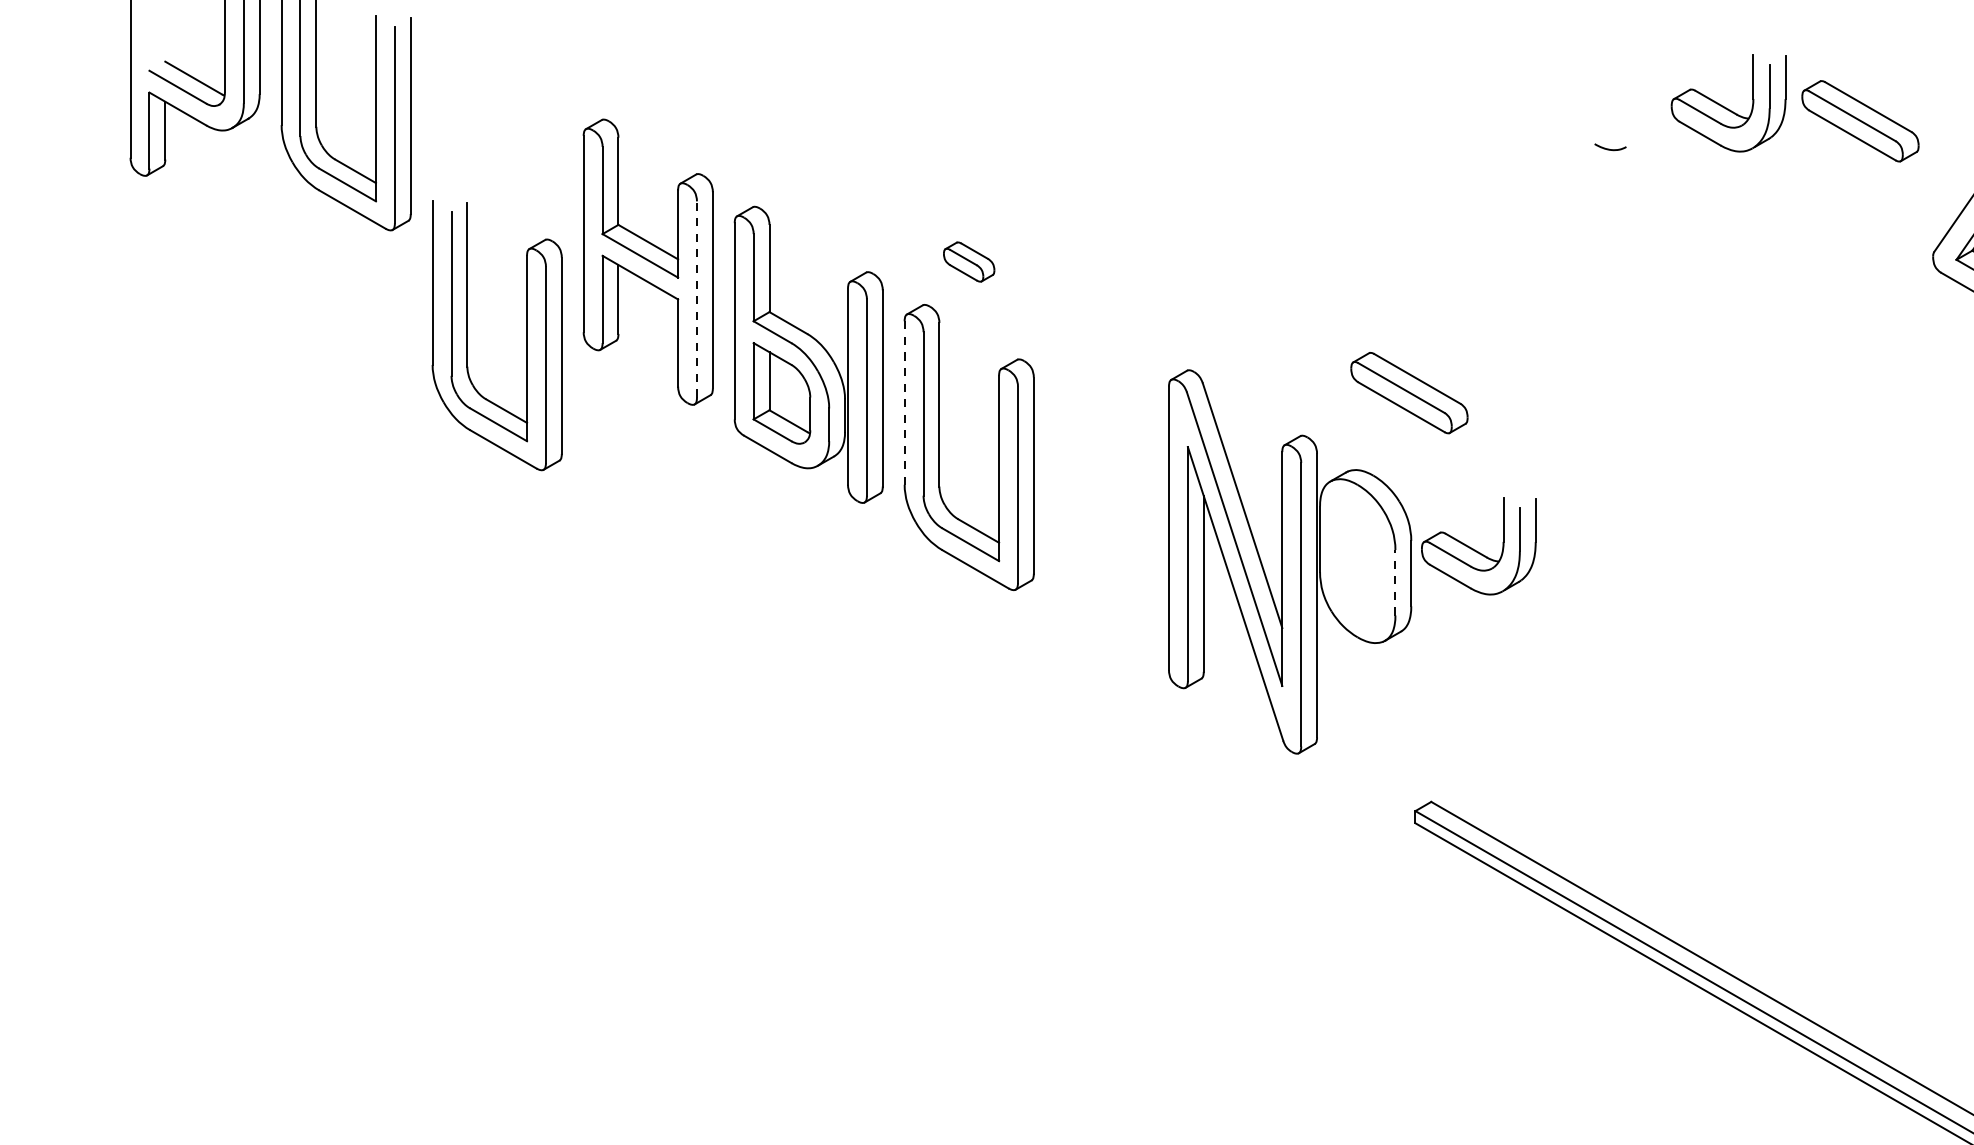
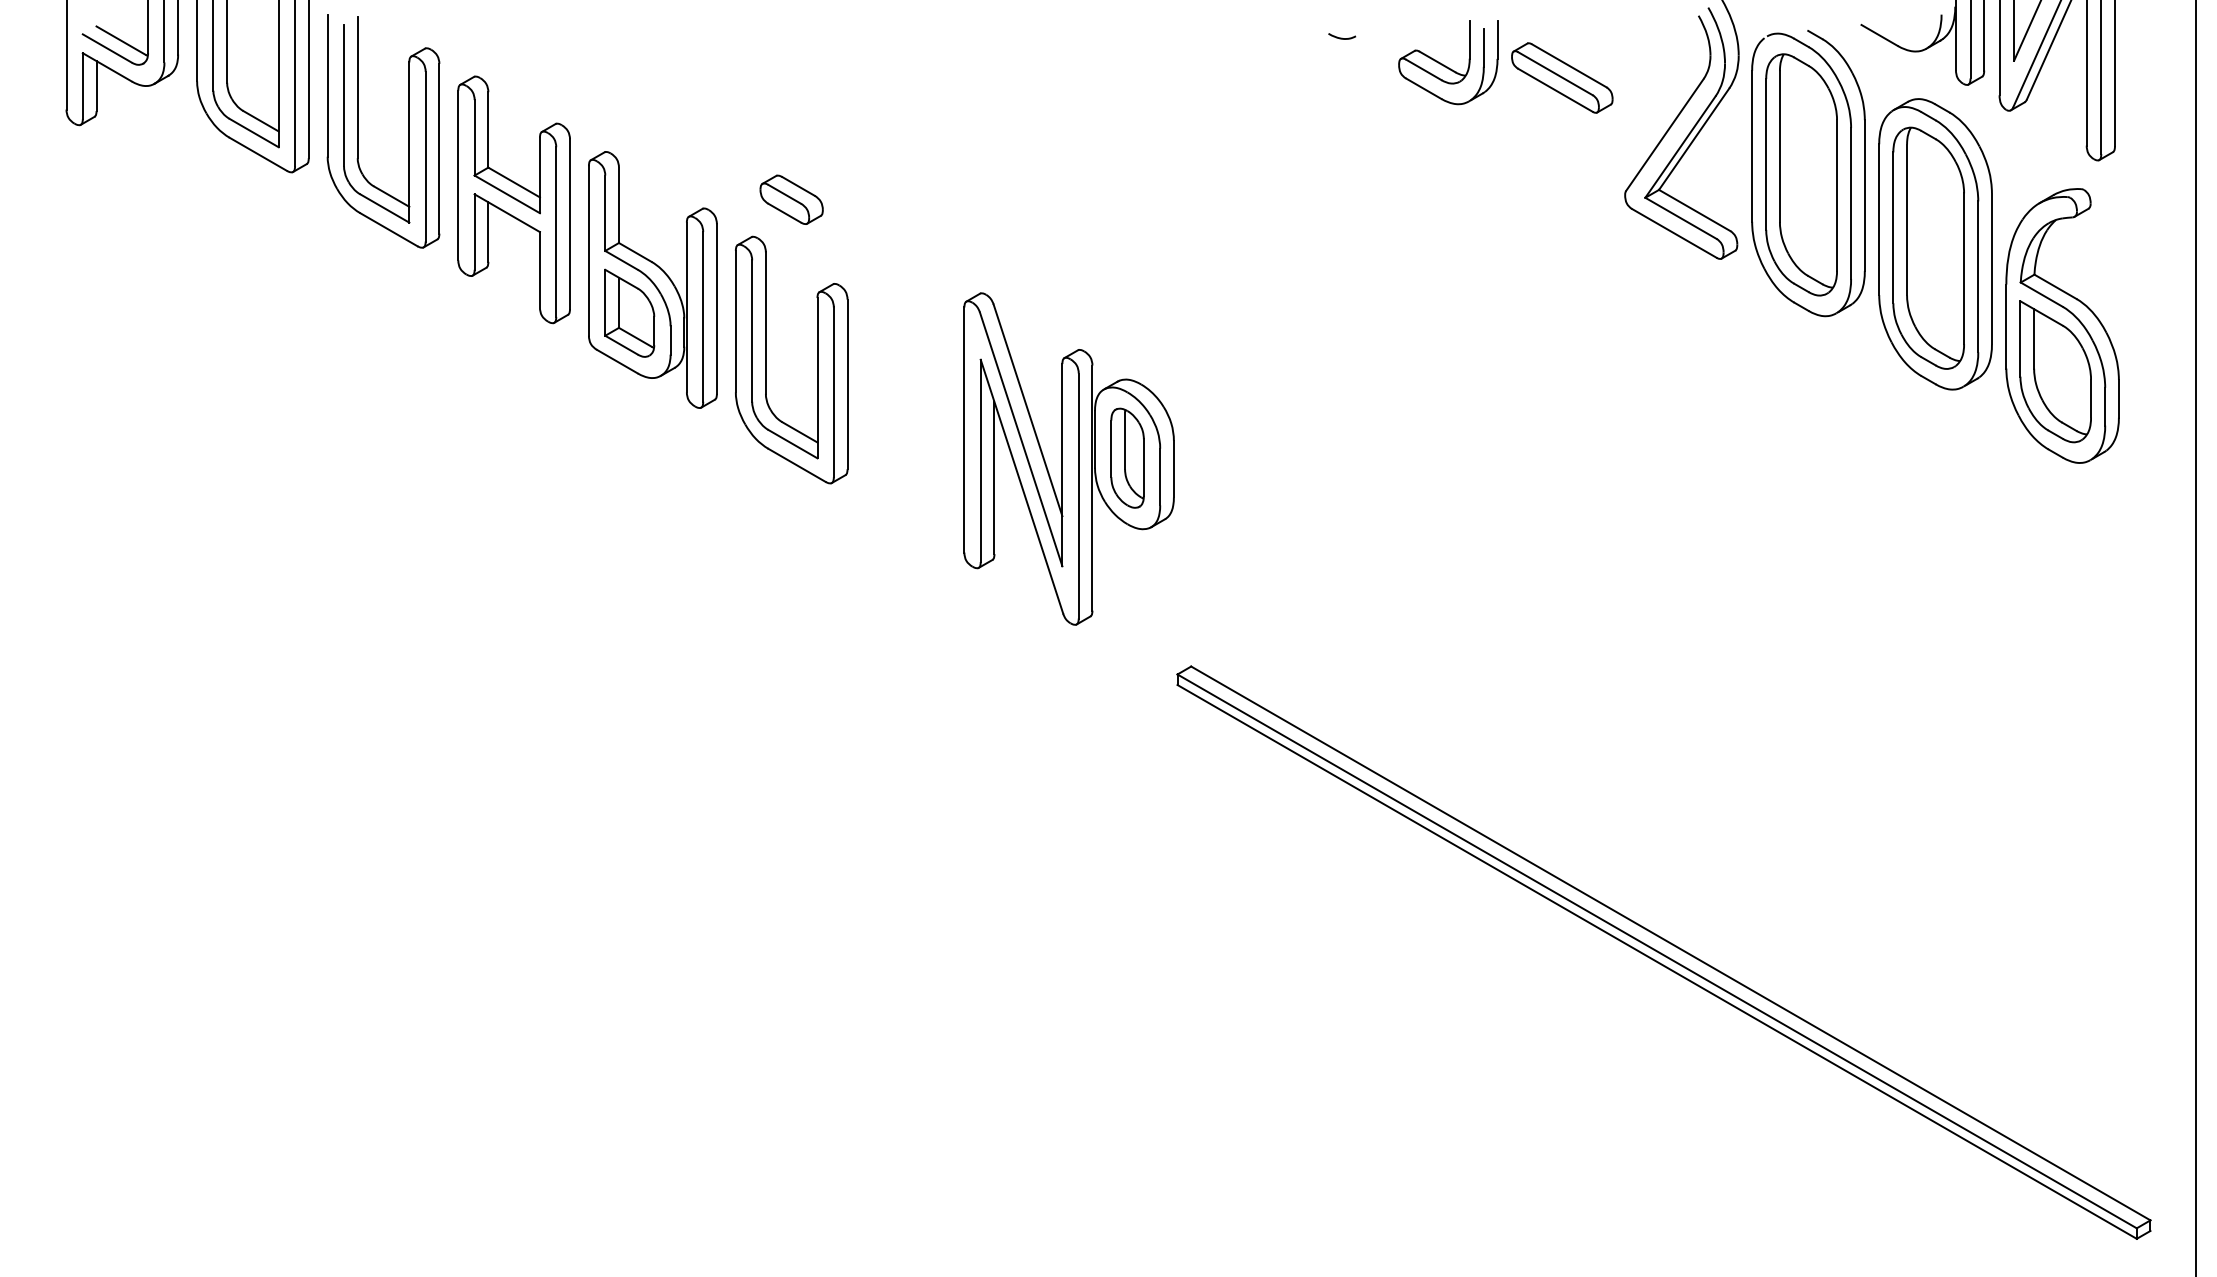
curve: (1610, 148) -> (1342, 37), moved
part: (969, 261) -> (791, 199), size x1.43
line: (697, 299) -> (556, 232), dashed -> solid
part: (468, 335) -> (358, 131), moved
part: (1409, 392) -> (1172, 312), removed
line: (904, 402) -> (735, 321), dashed -> solid
part: (1479, 546) -> (1232, 445), removed
part: (1357, 560) -> (1127, 457), added
line: (1395, 582) -> (1160, 476), dashed -> solid

